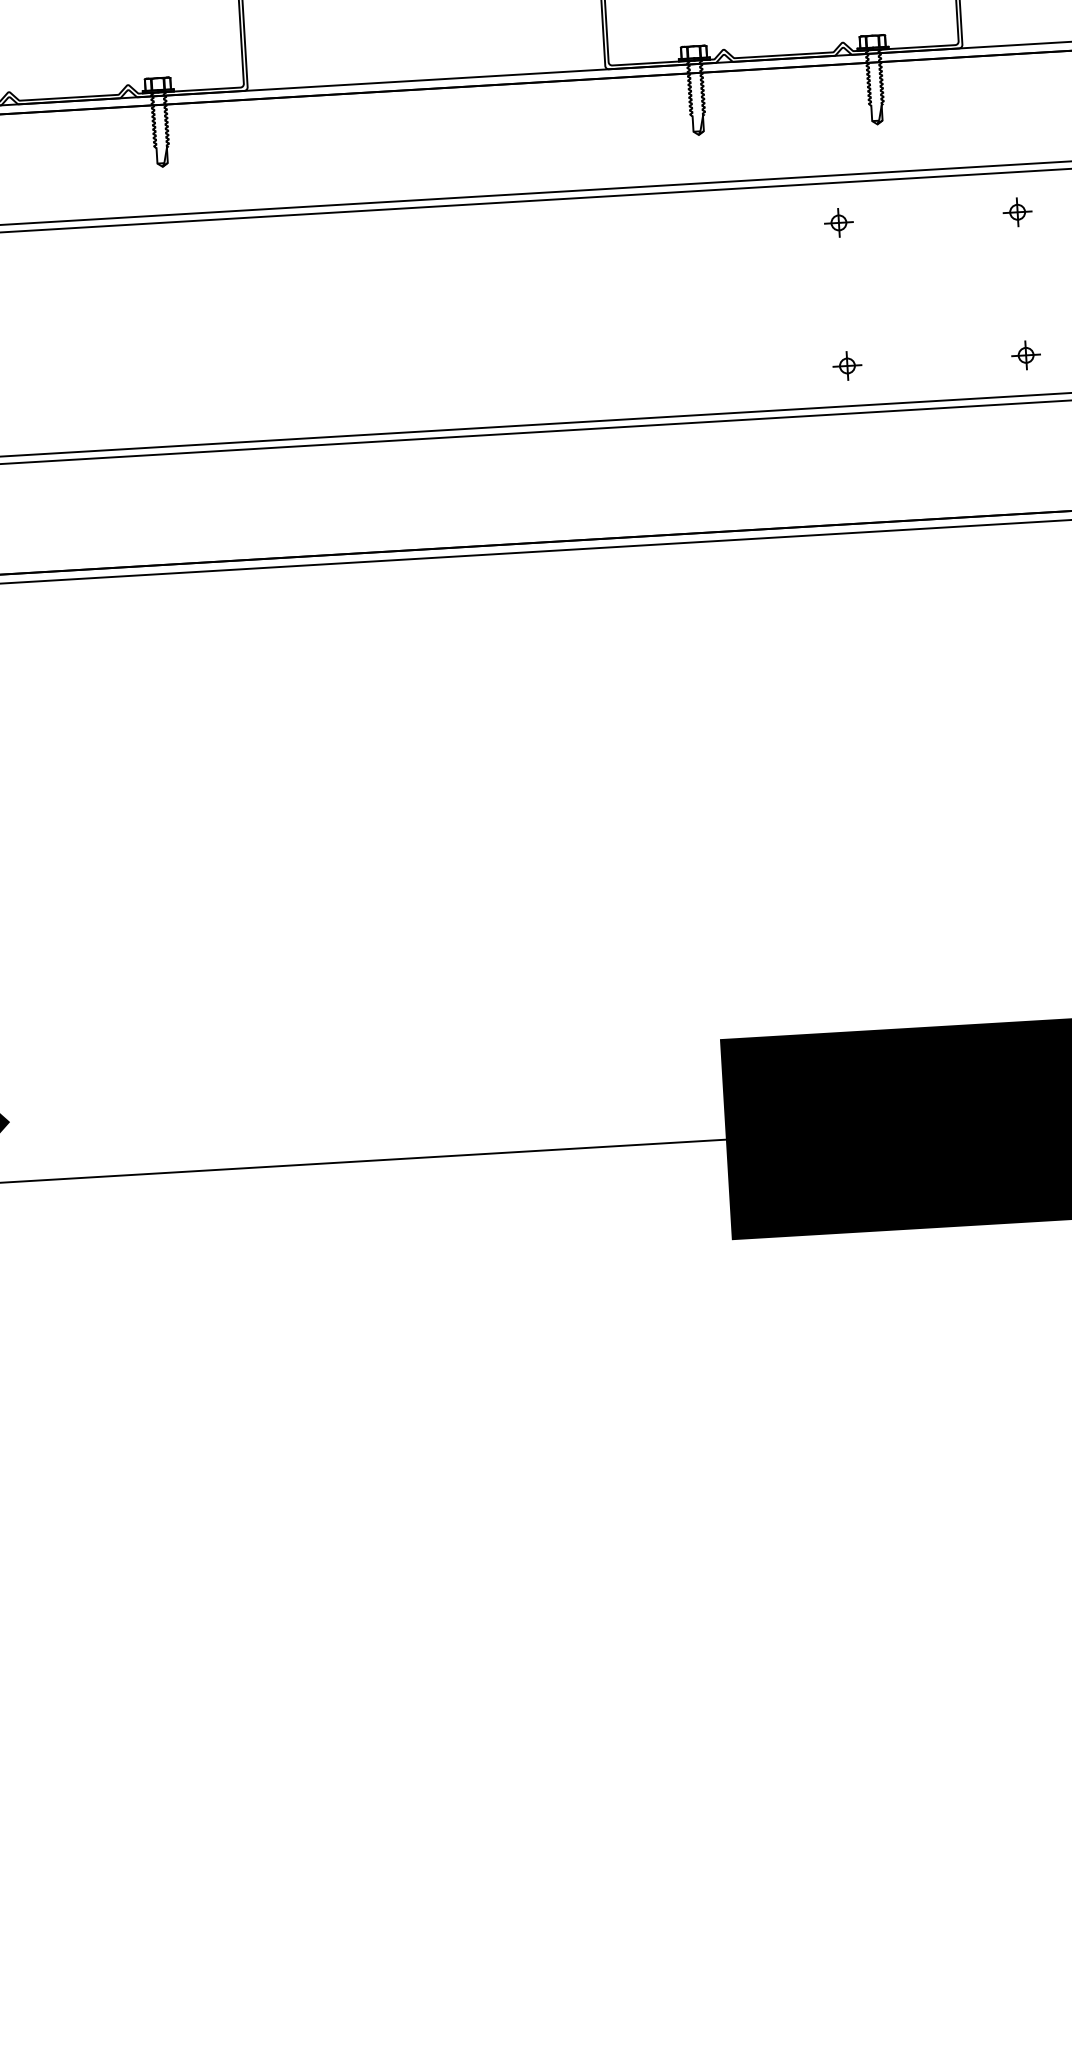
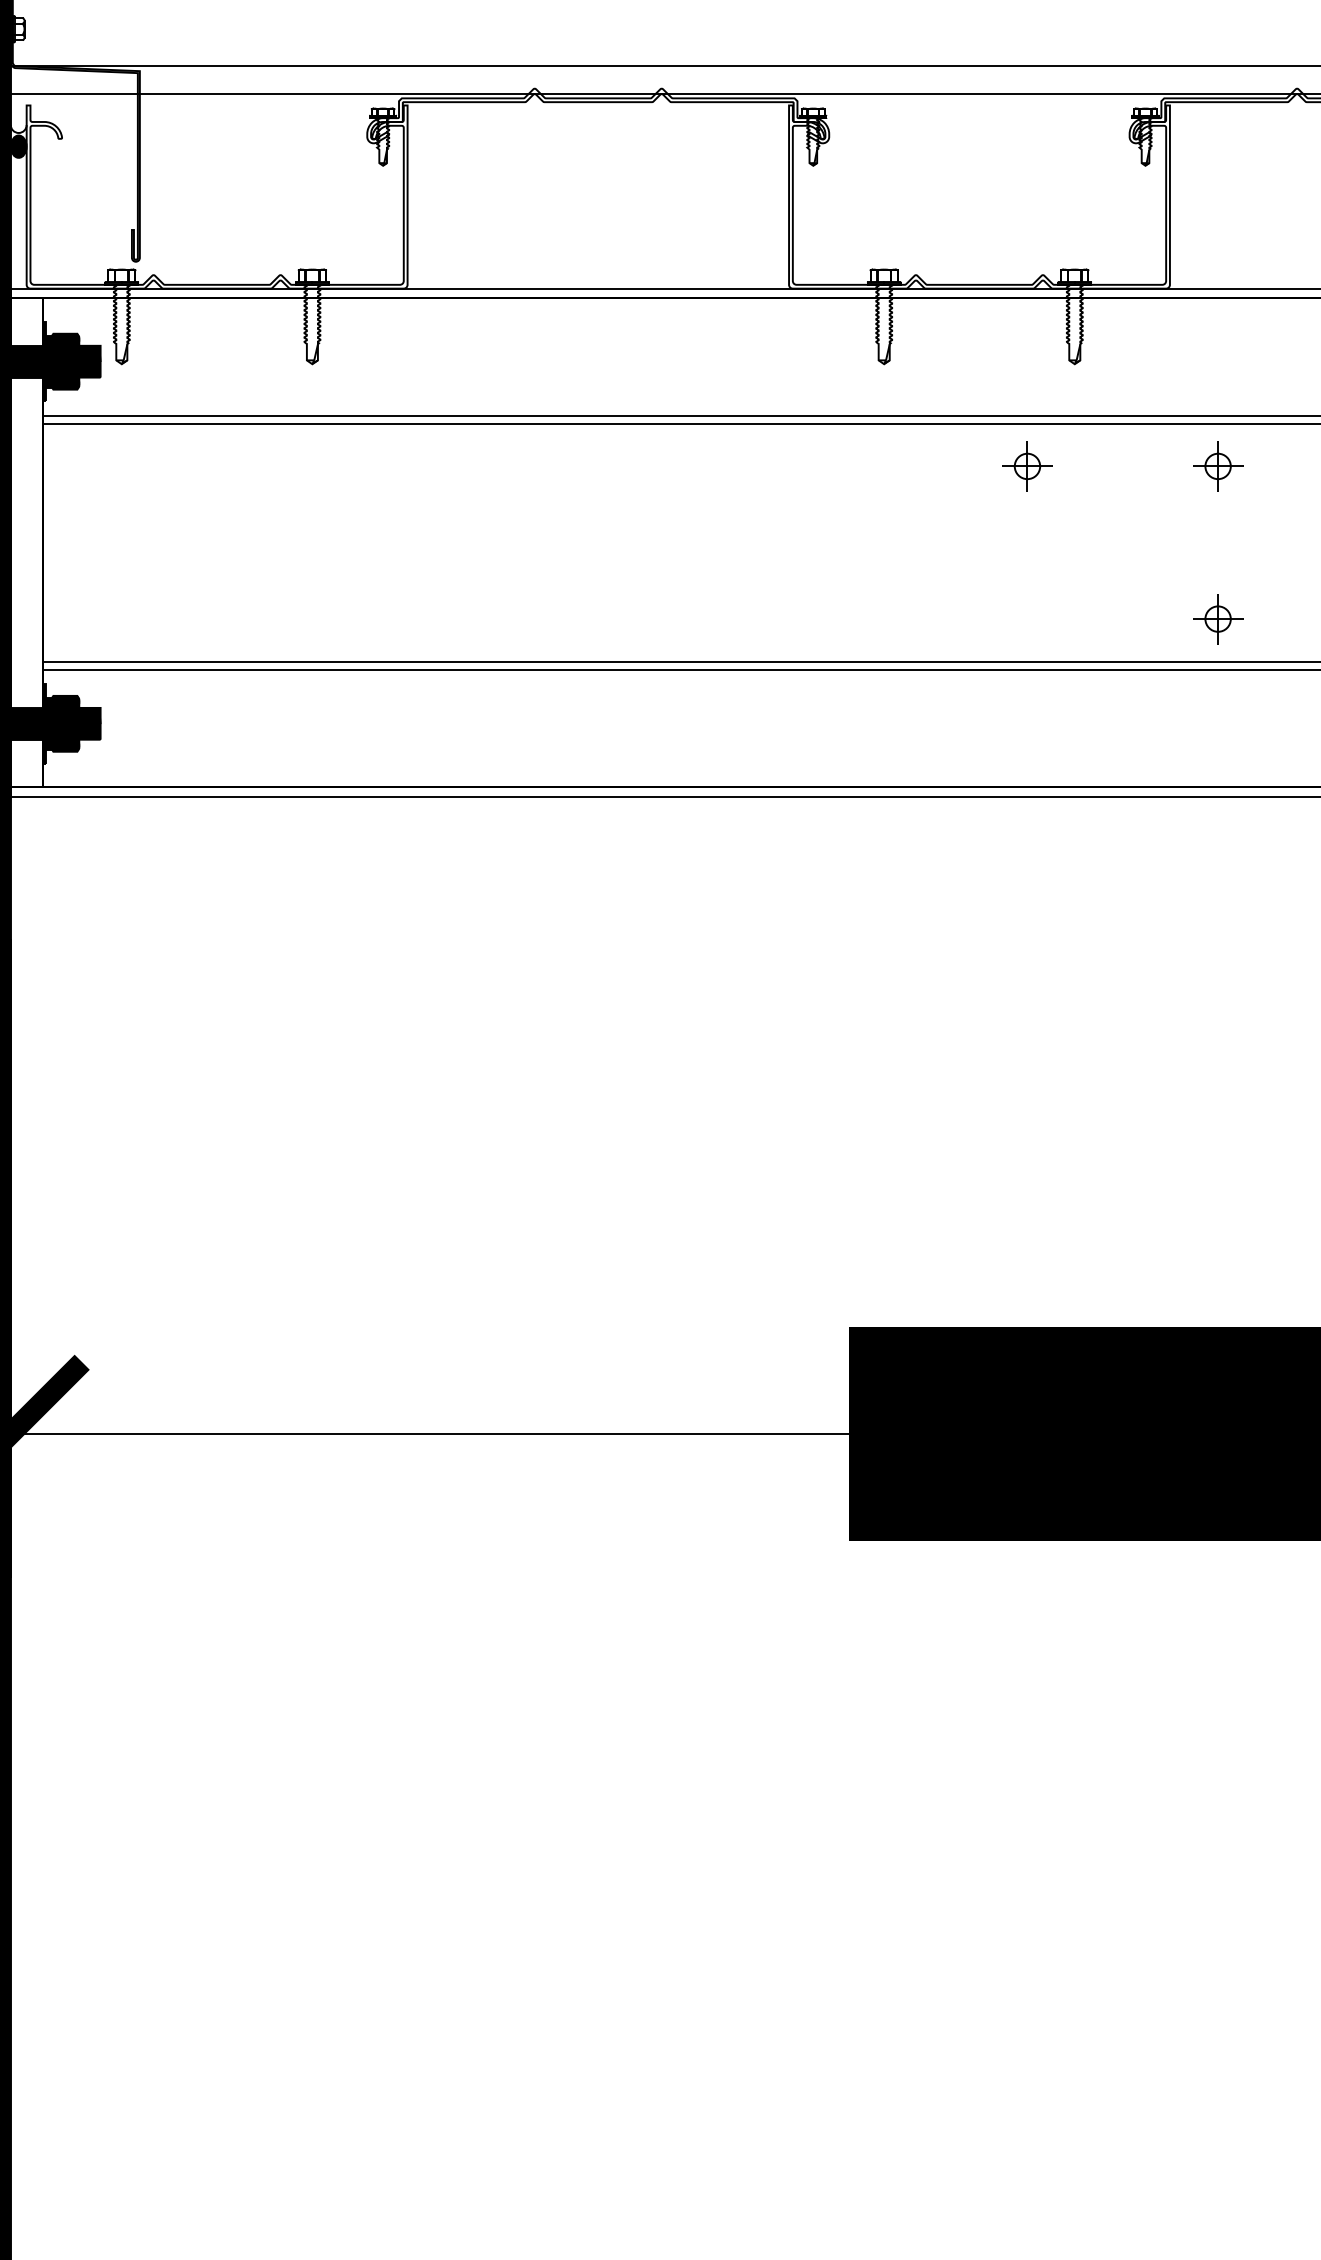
part: (1017, 212) -> (1217, 466), size x1.6
part: (838, 222) -> (1027, 466), size x1.6
part: (1025, 354) -> (1217, 618), size x1.6
part: (847, 365) -> (1027, 618), removed

